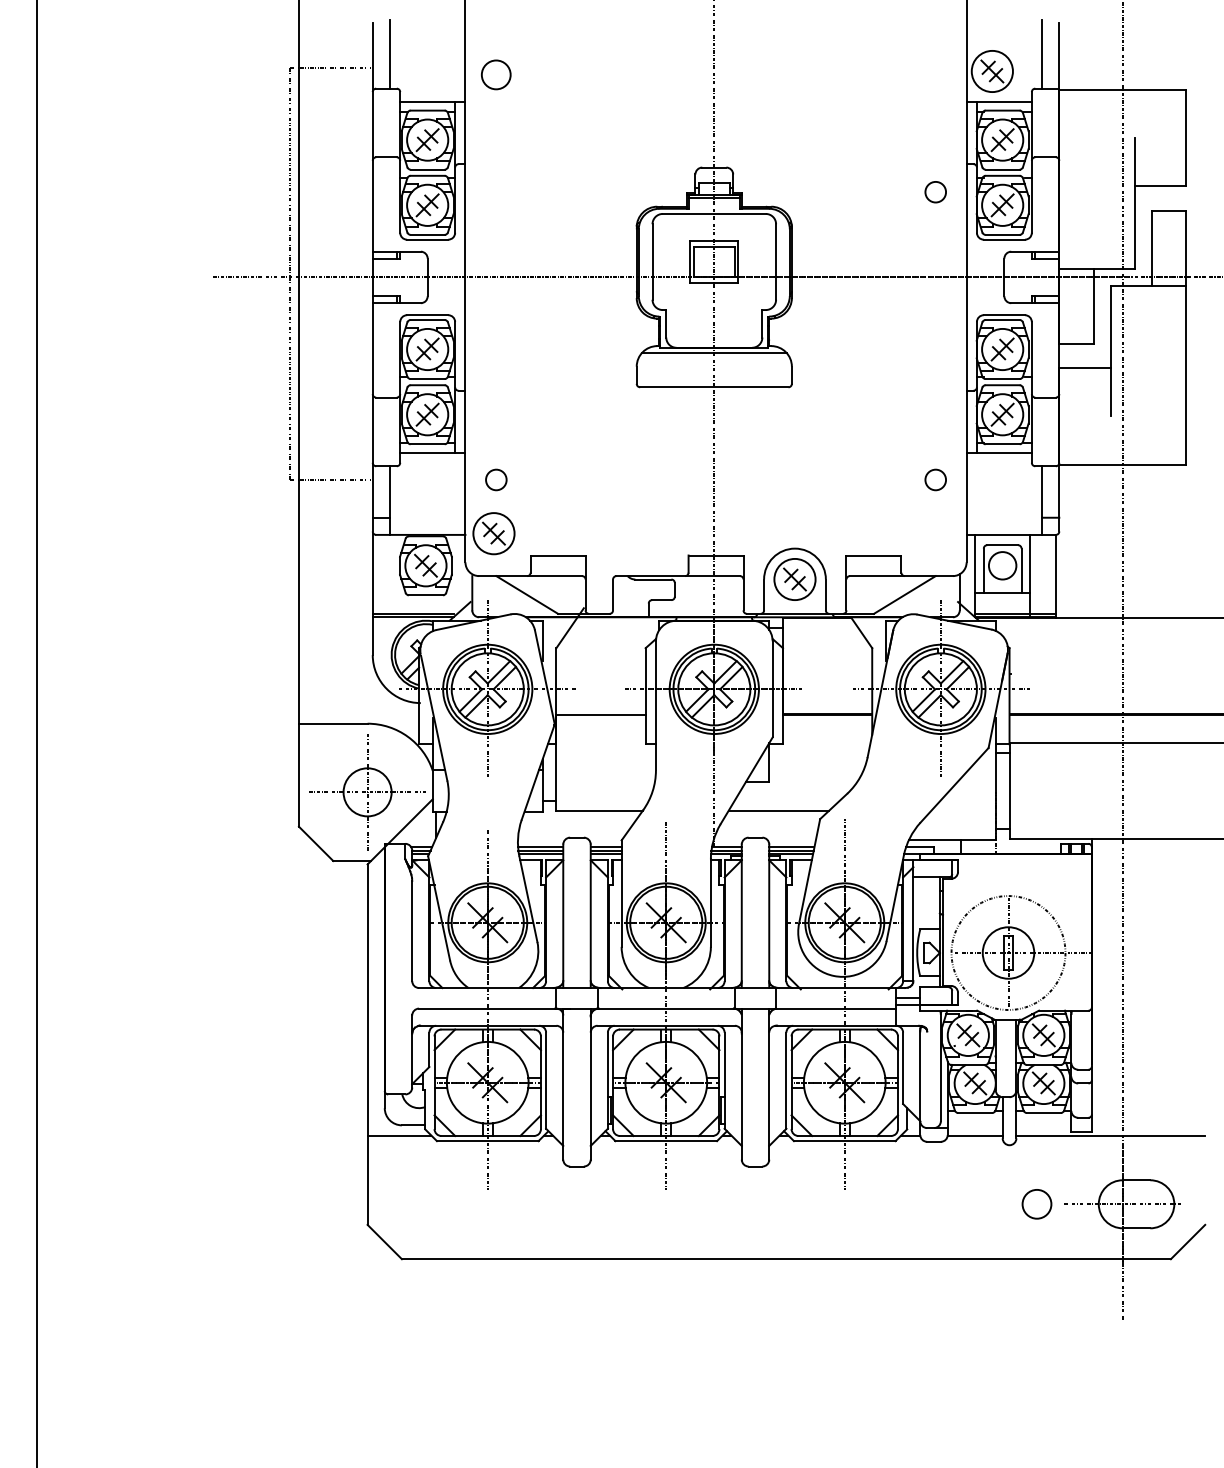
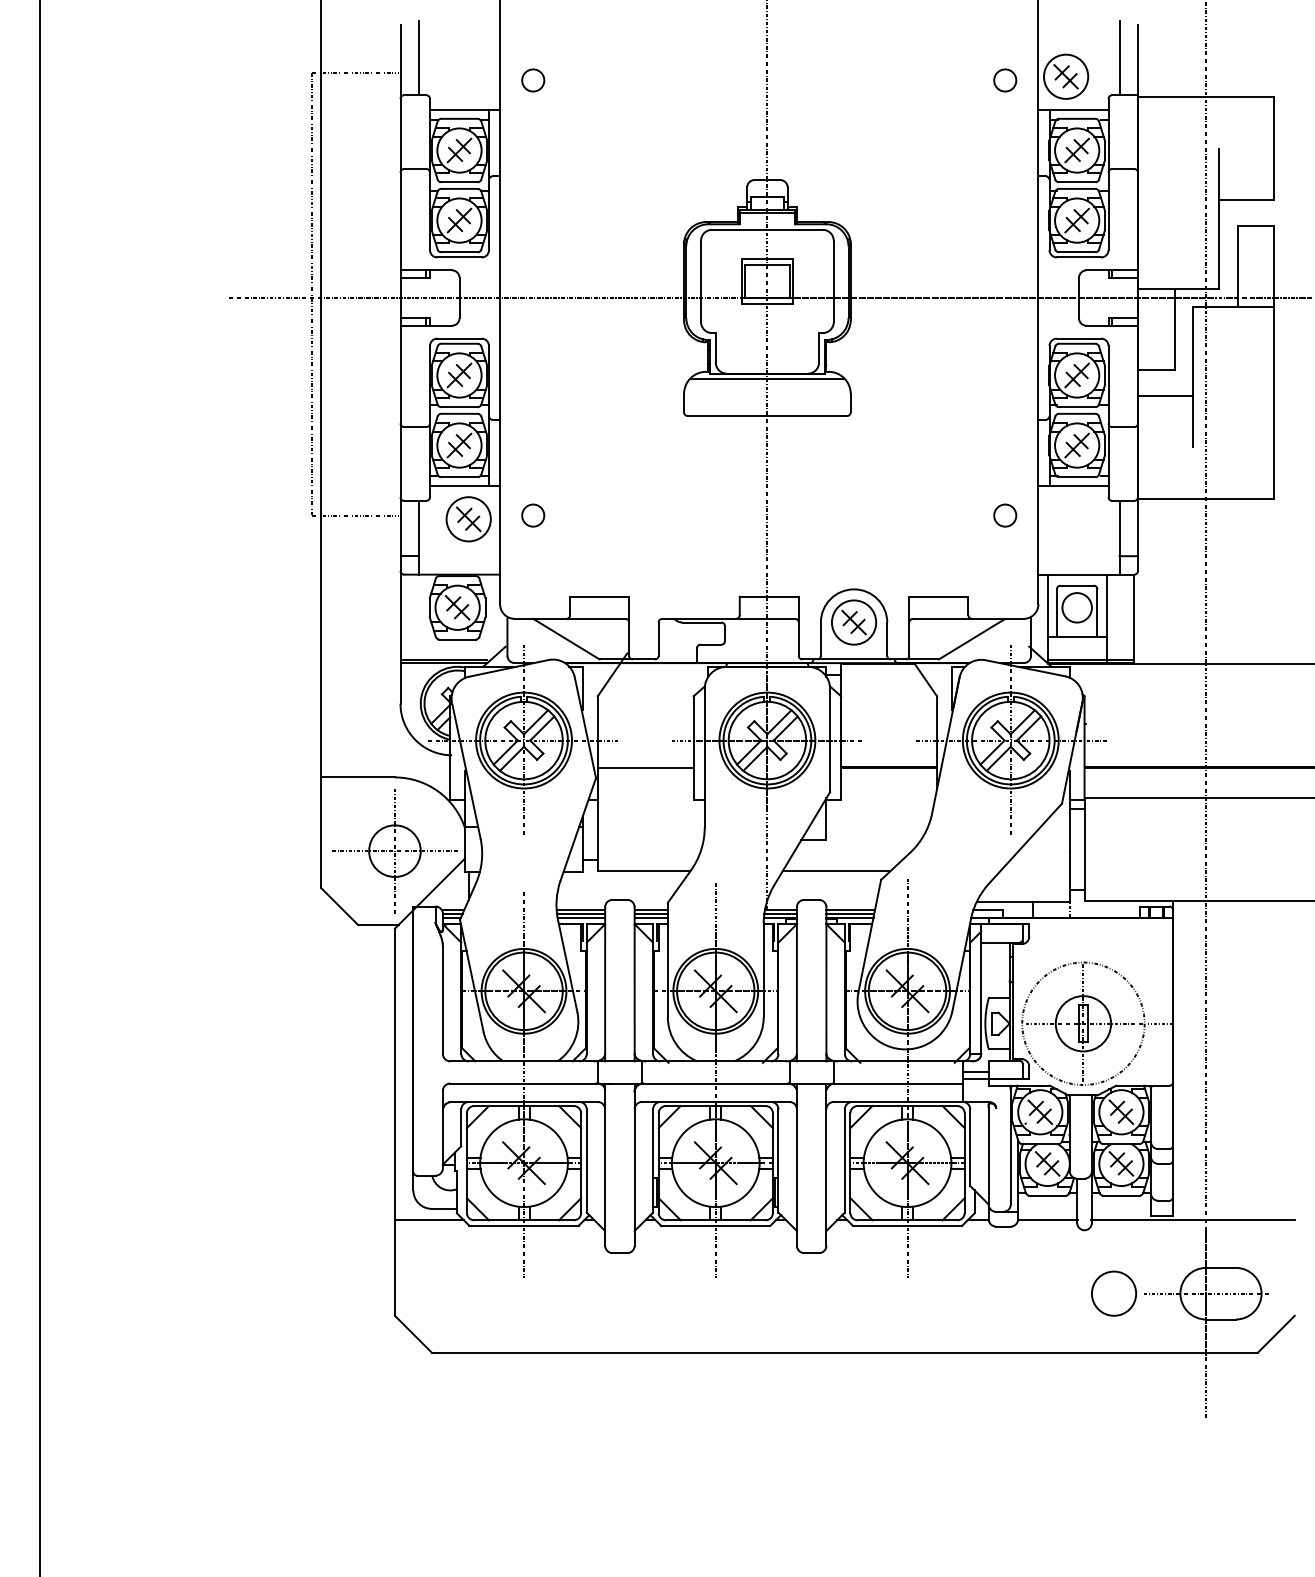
circle: (496, 74) -> (533, 80), size x0.71
circle: (935, 192) -> (1005, 80), moved
part: (493, 533) -> (468, 519), moved
circle: (1036, 1204) -> (1113, 1293), size x1.43

